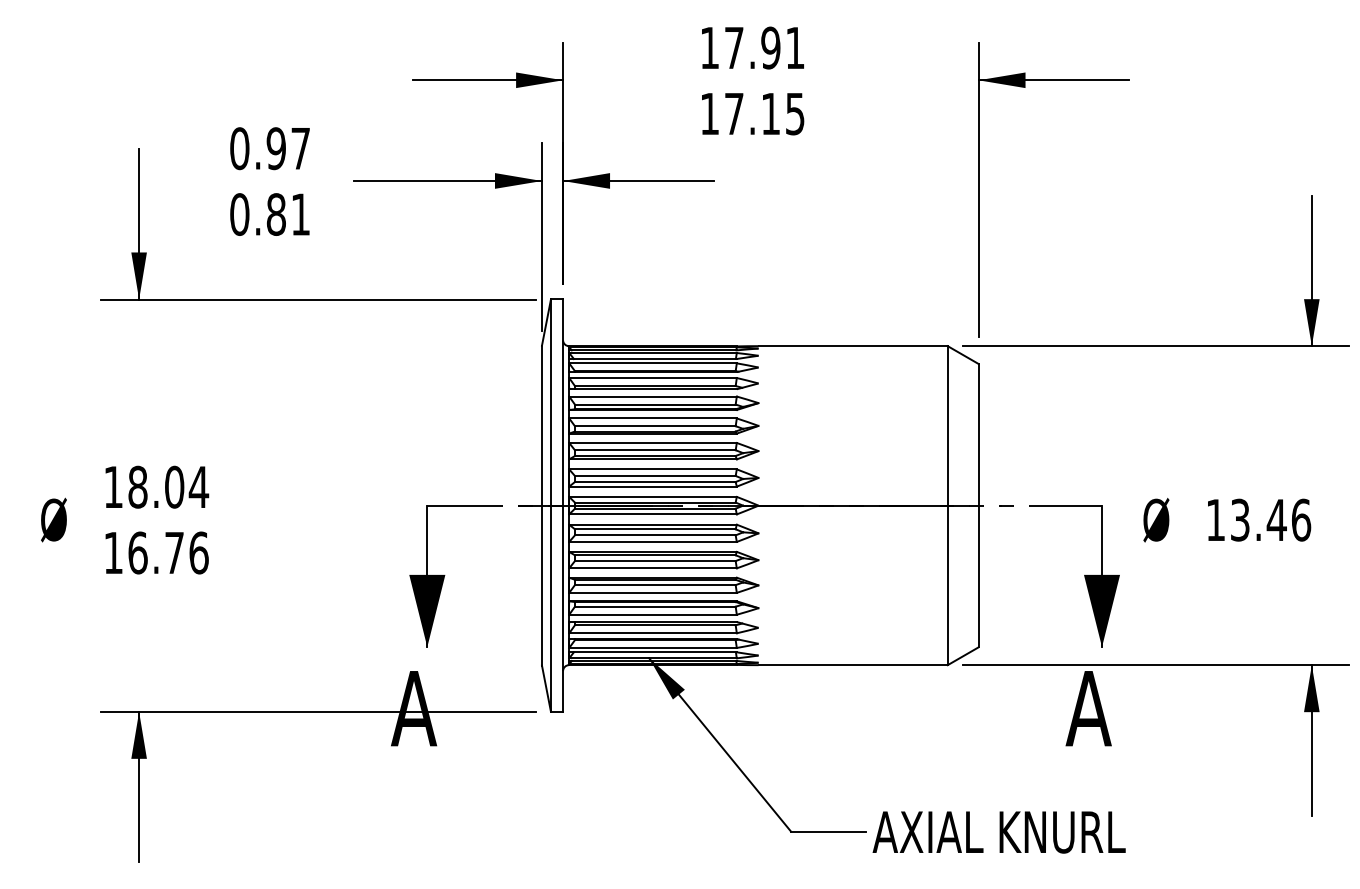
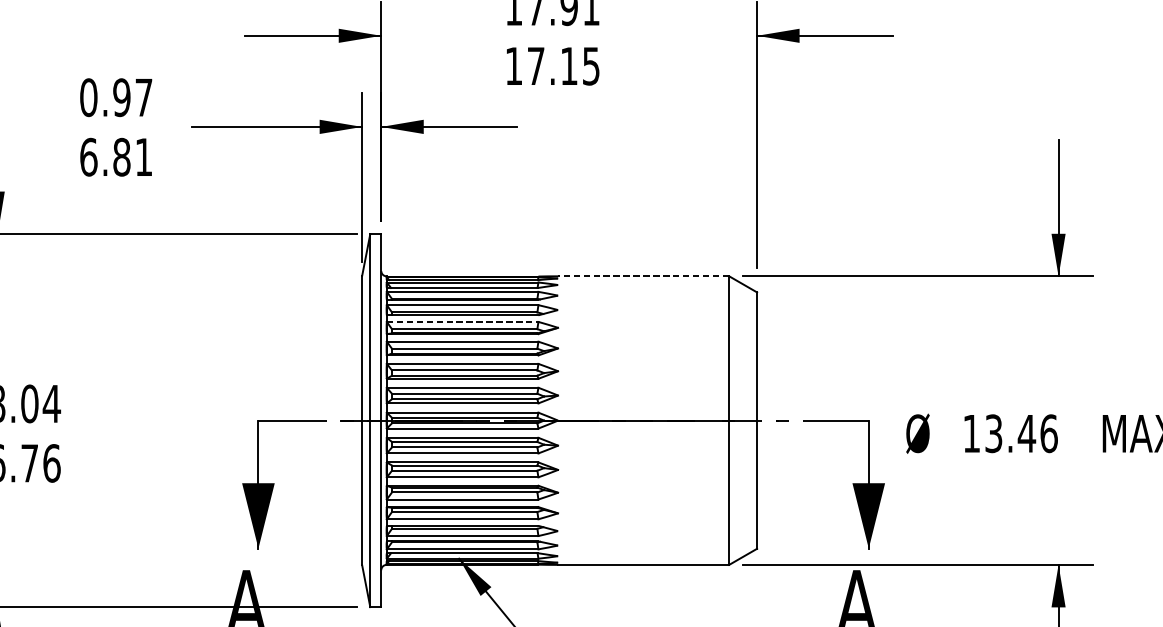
text: (239, 214) -> (88, 157), 0.81 -> 6.81
line: (853, 346) -> (643, 276), solid -> dashed
line: (653, 396) -> (463, 321), solid -> dashed

